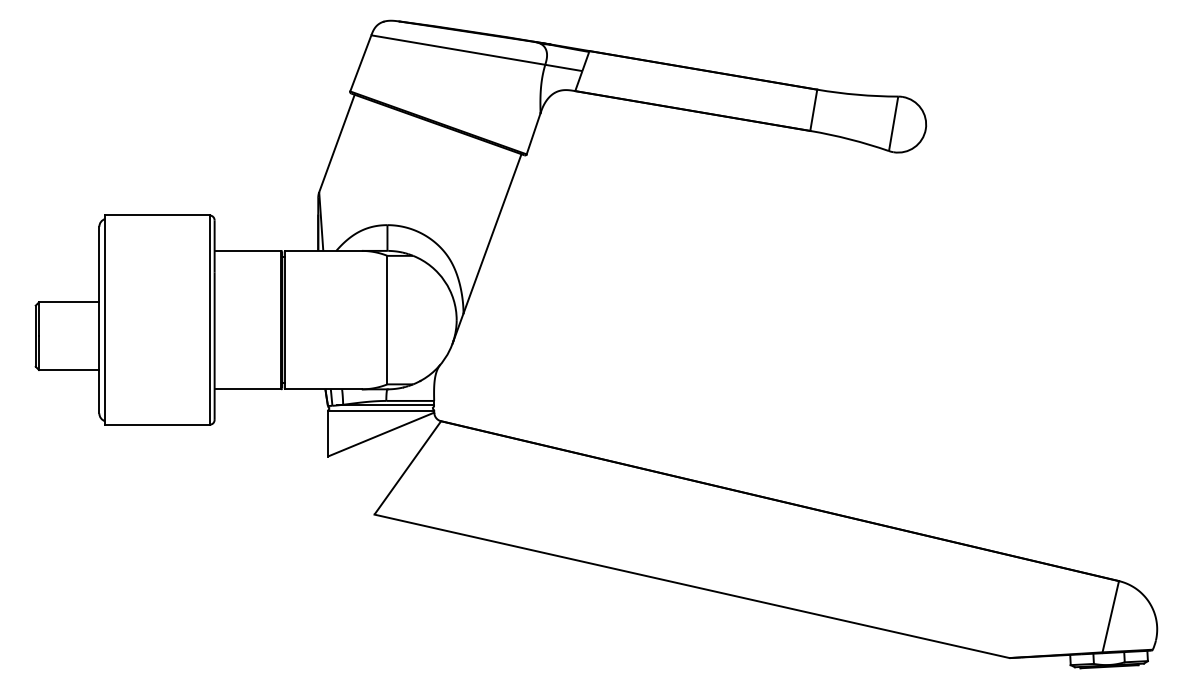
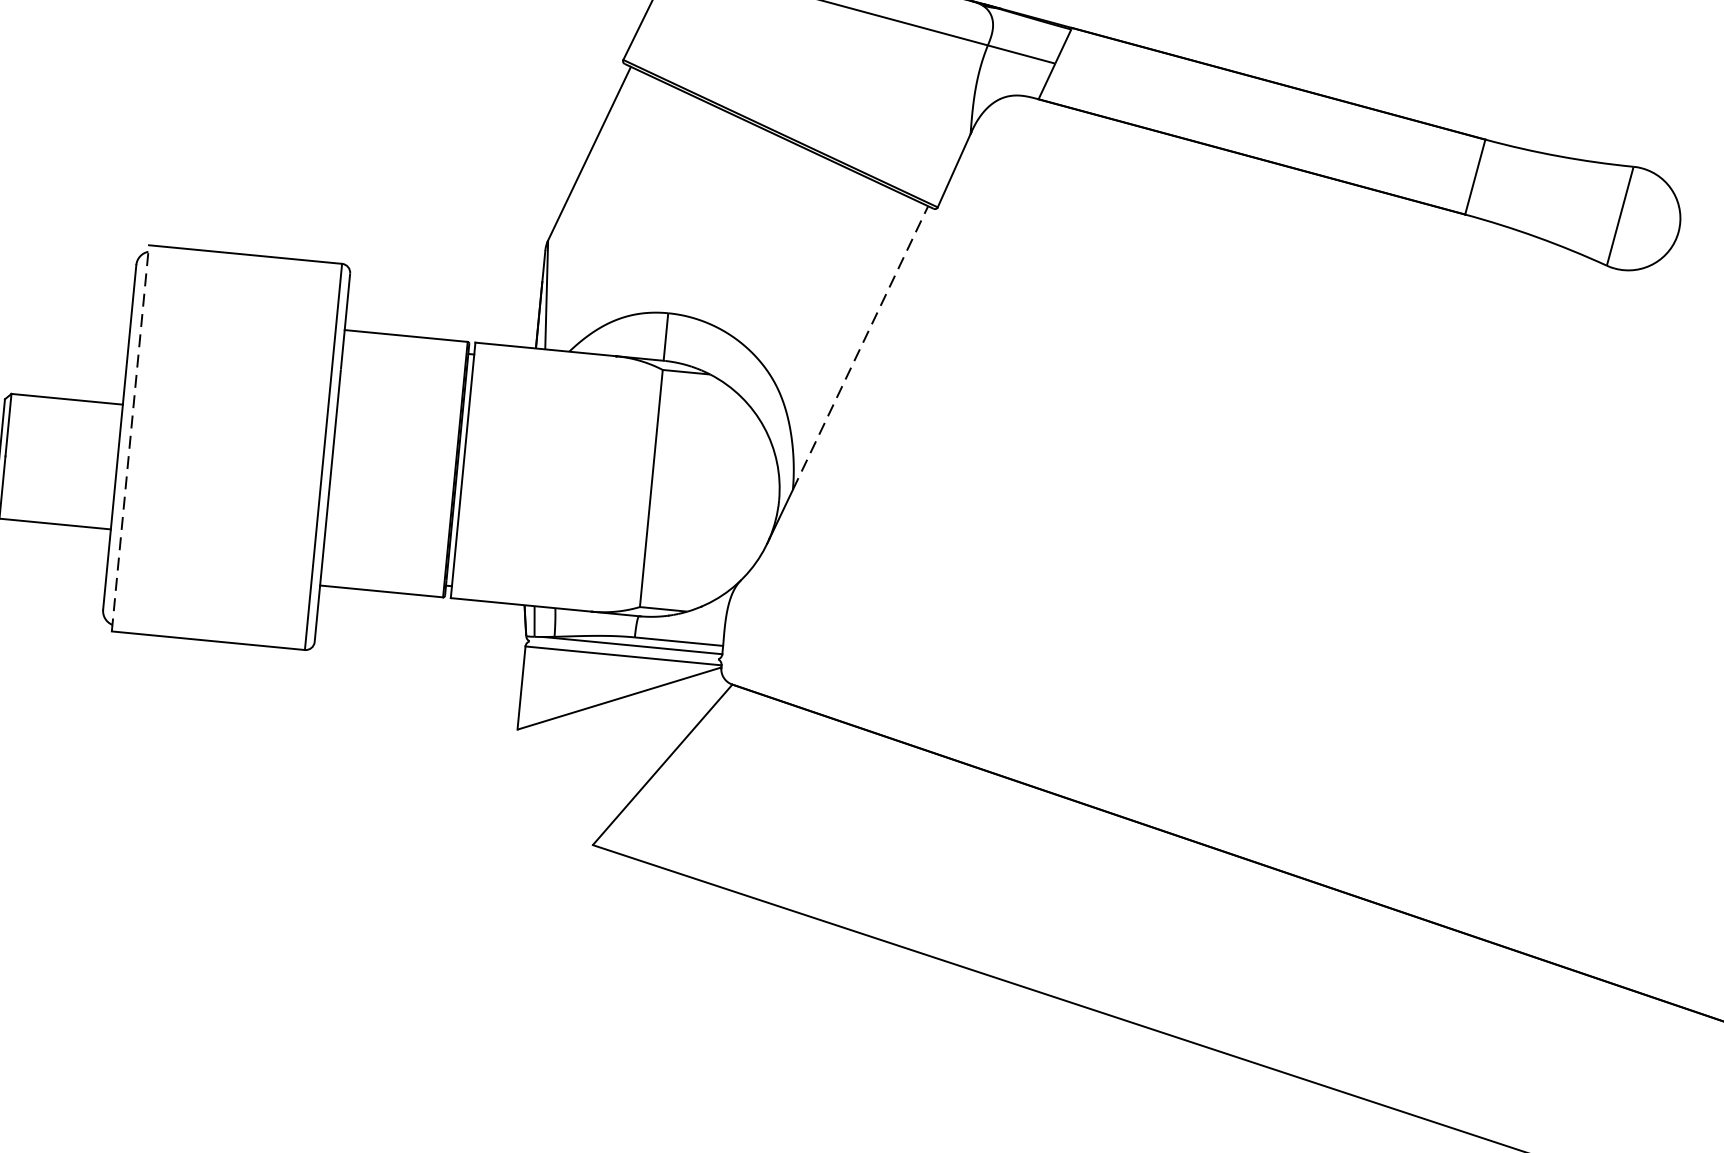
line: (492, 233) -> (860, 347), solid -> dashed
line: (105, 320) -> (130, 439), solid -> dashed

